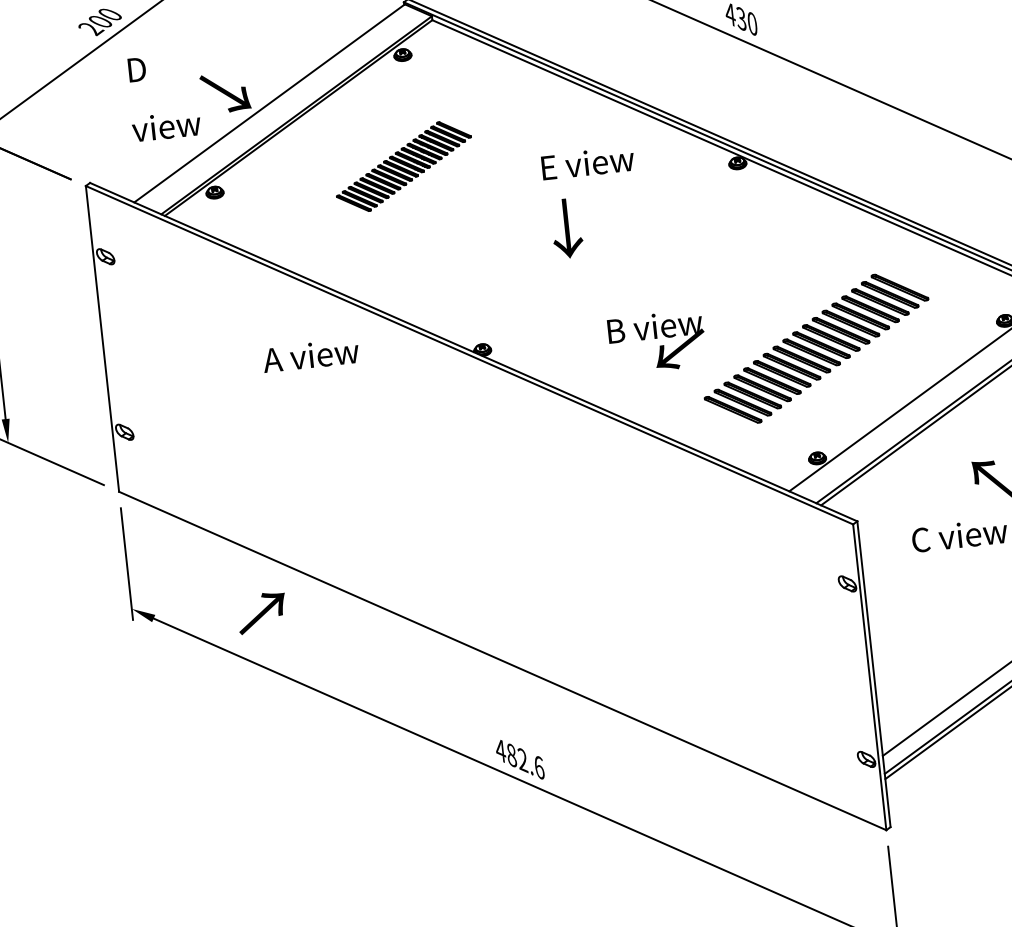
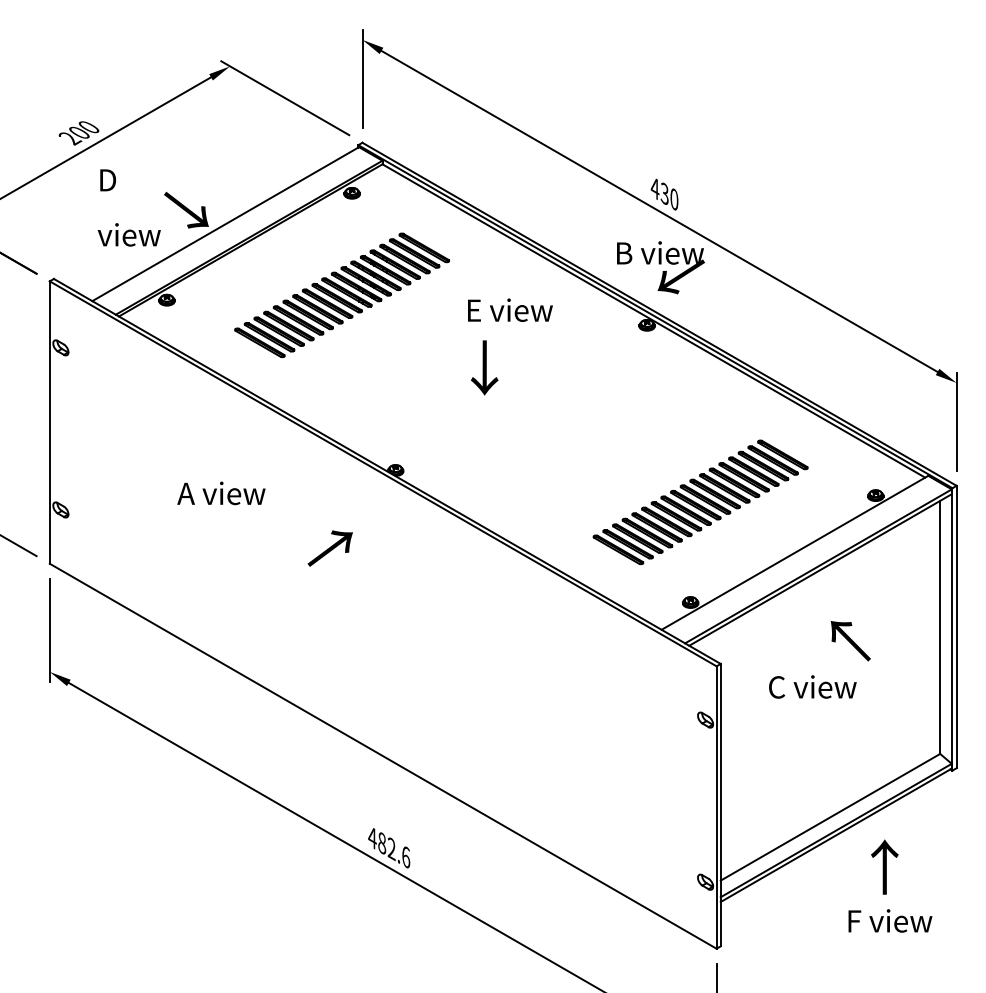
part: (403, 165) -> (341, 294), size x1.67
text: (656, 342) -> (660, 267), moved
text: (311, 355) -> (221, 493), moved
text: (261, 613) -> (329, 548), moved

